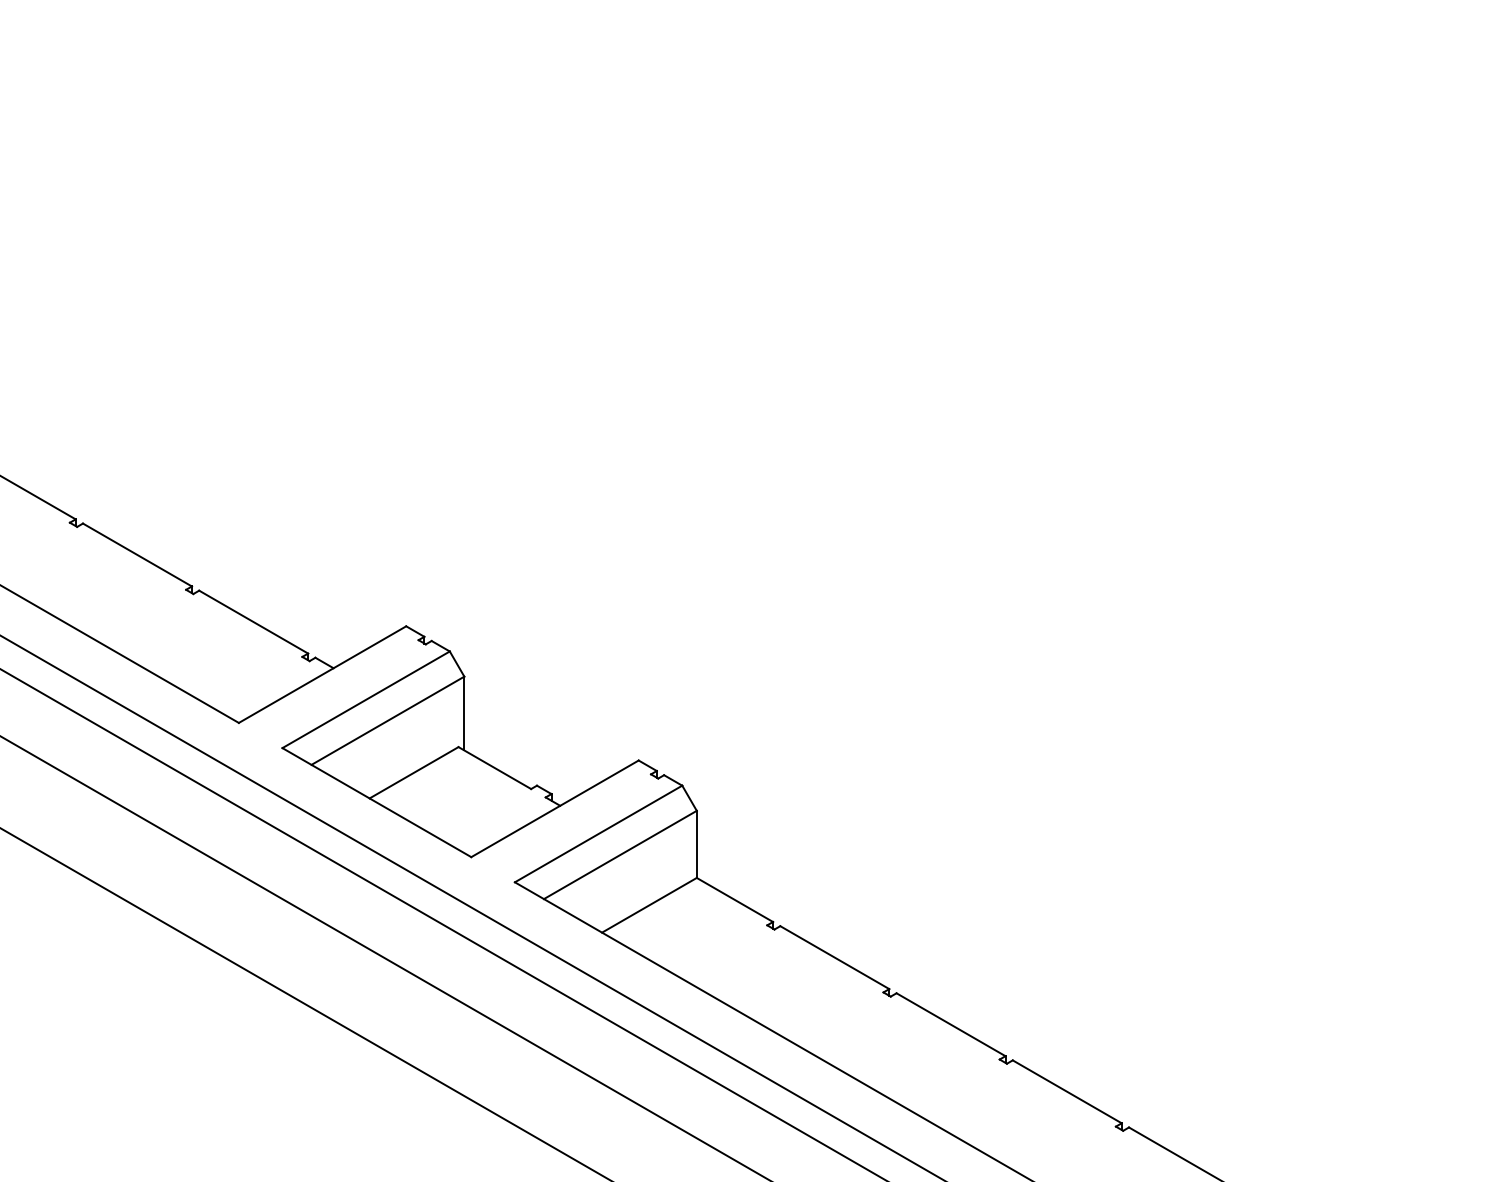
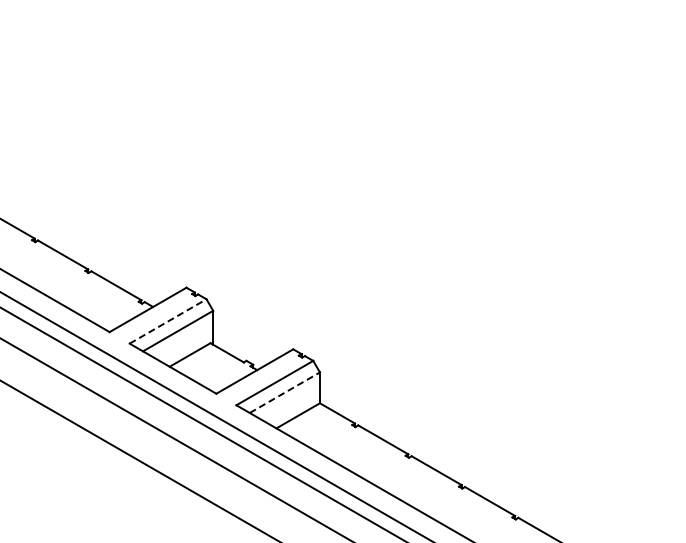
line: (367, 699) -> (168, 321), solid -> dashed
line: (619, 854) -> (284, 392), solid -> dashed

